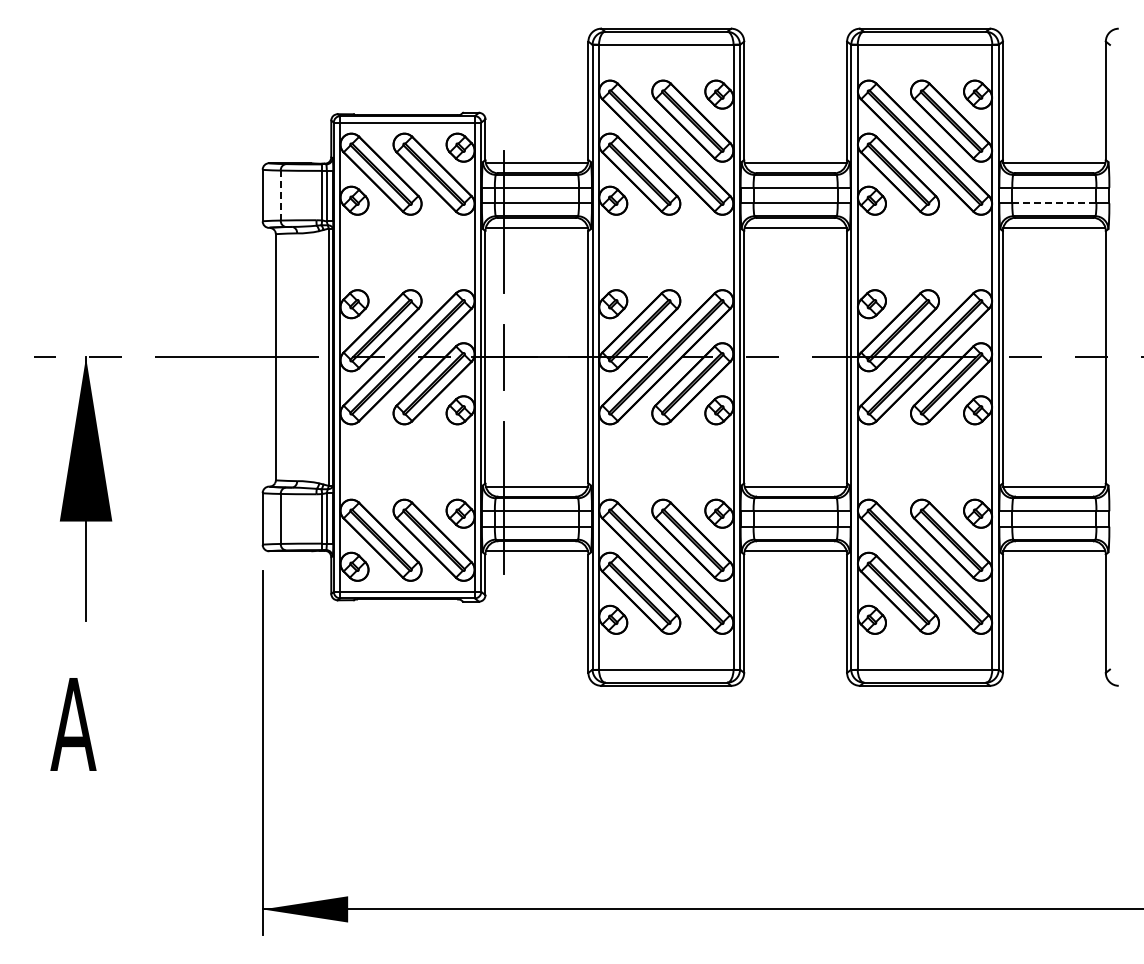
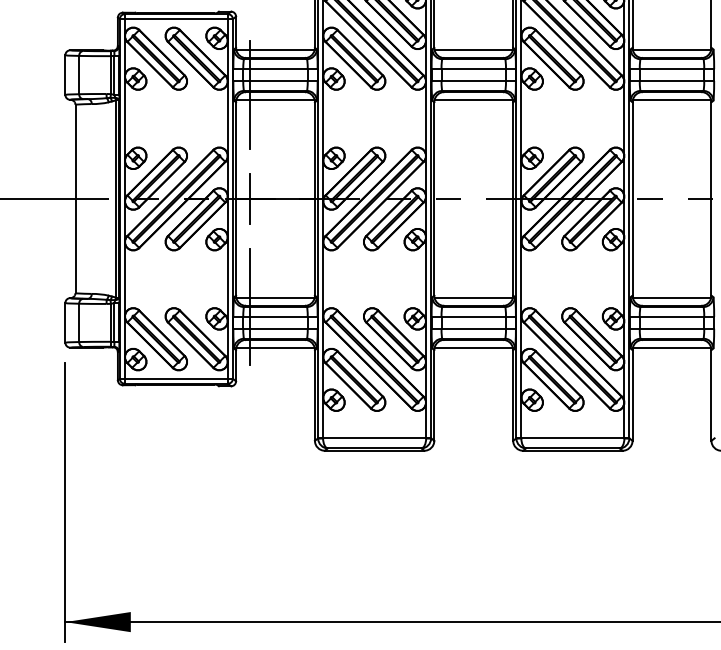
line: (280, 195) -> (78, 75), dashed -> solid
line: (1054, 203) -> (672, 81), dashed -> solid

